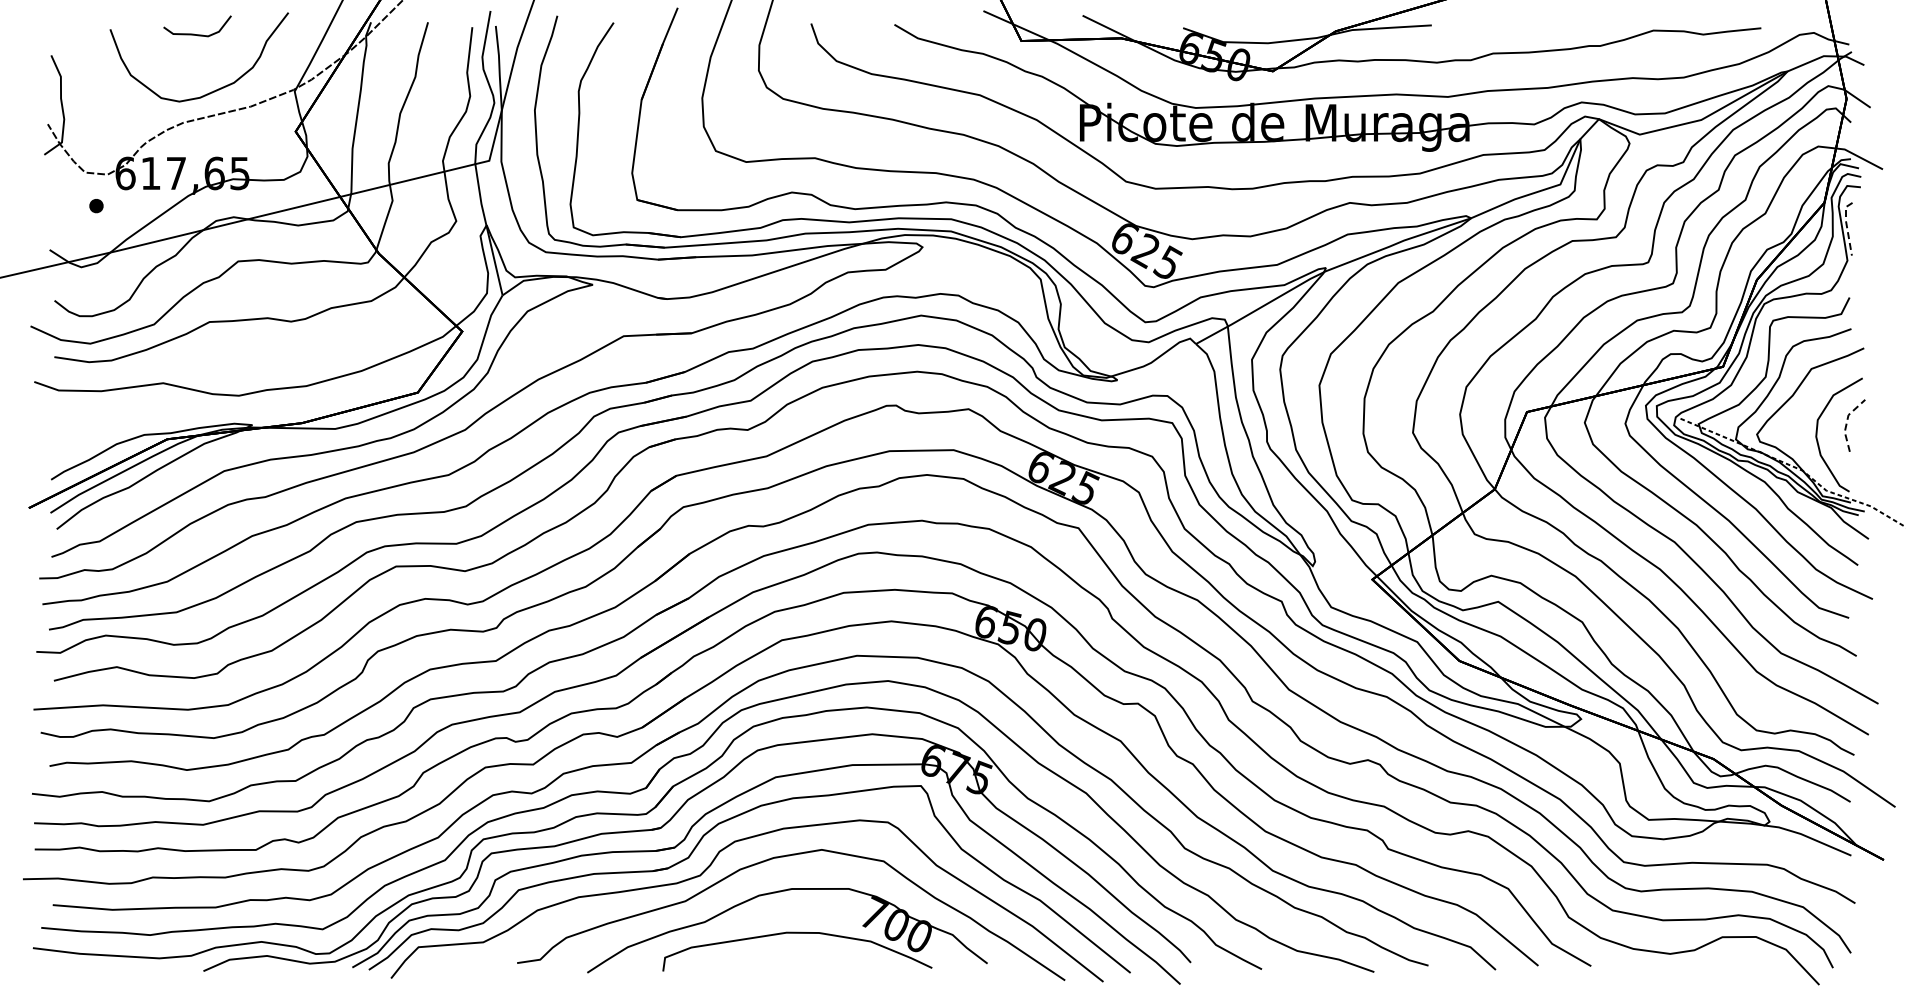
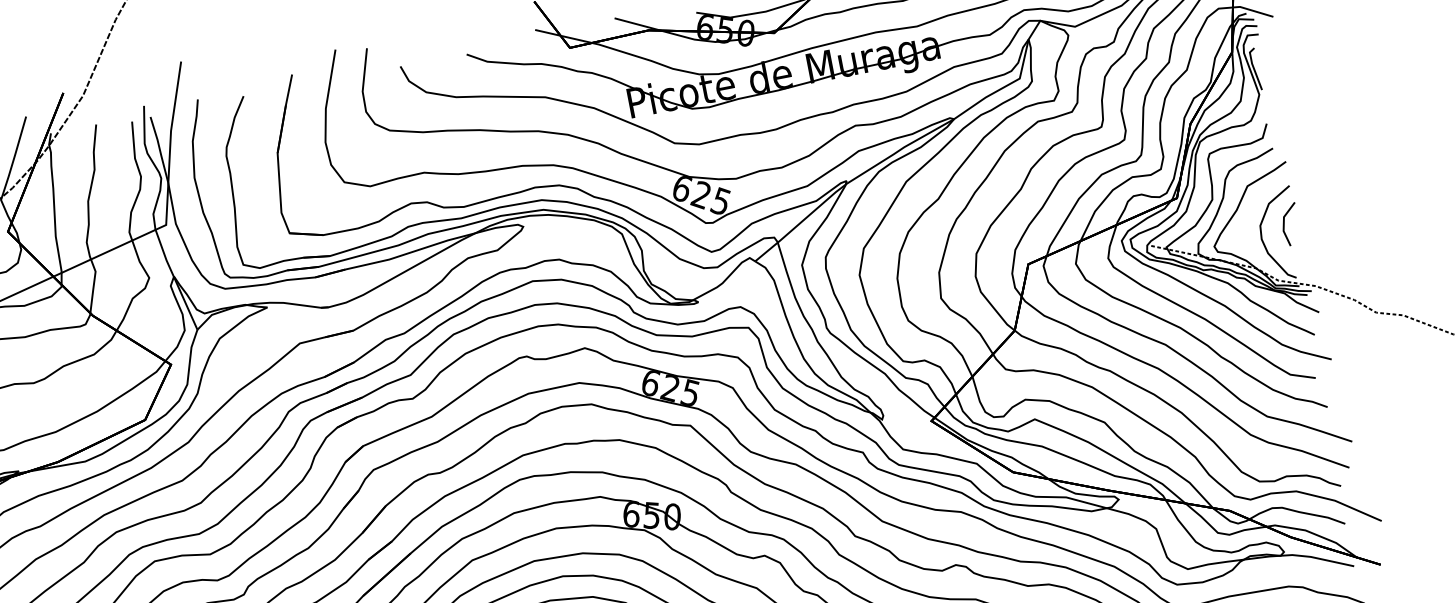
line: (1846, 226) -> (1253, 67), dashed -> solid
line: (1846, 422) -> (1283, 223), dashed -> solid

